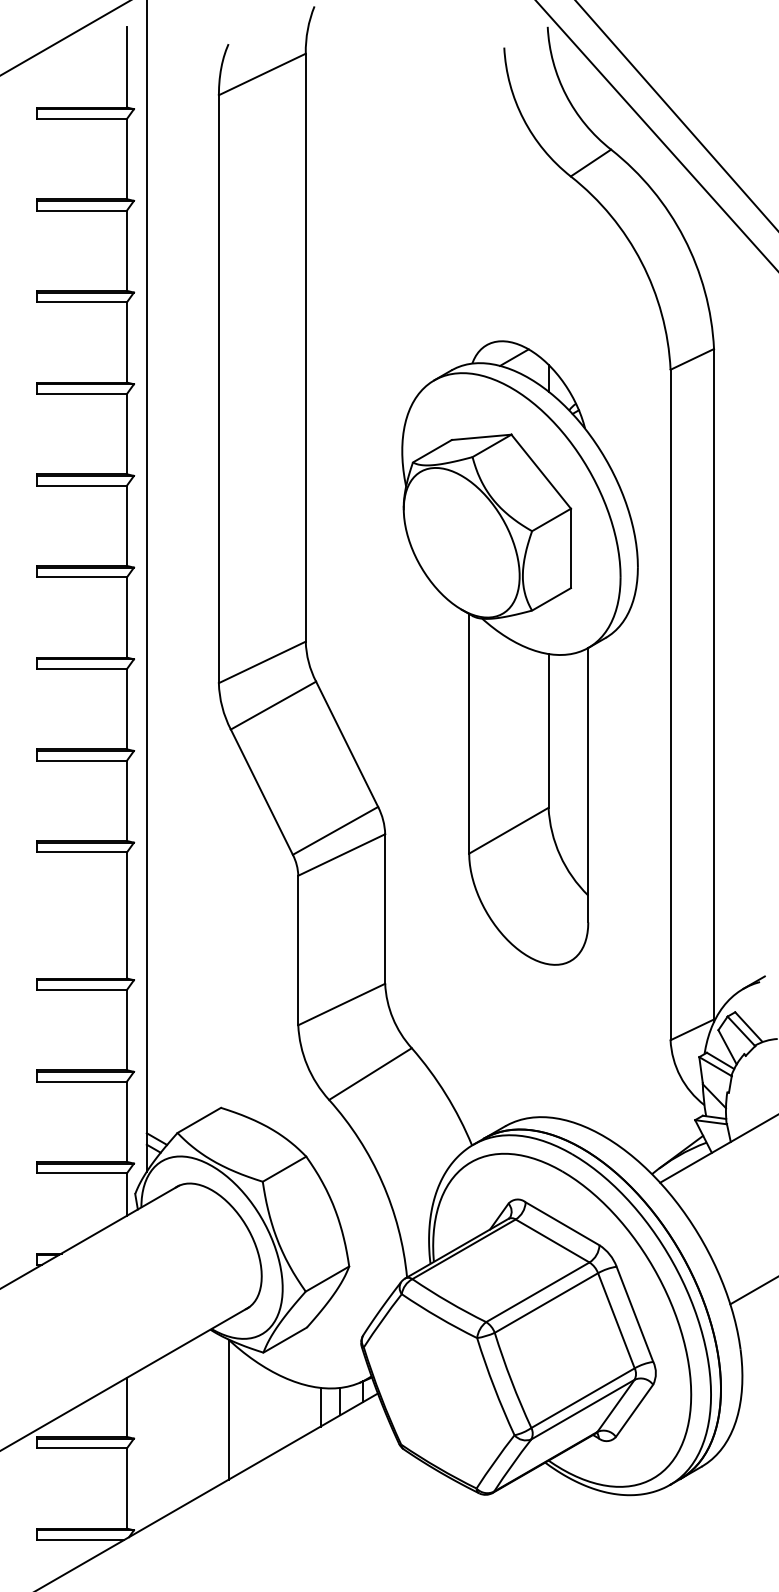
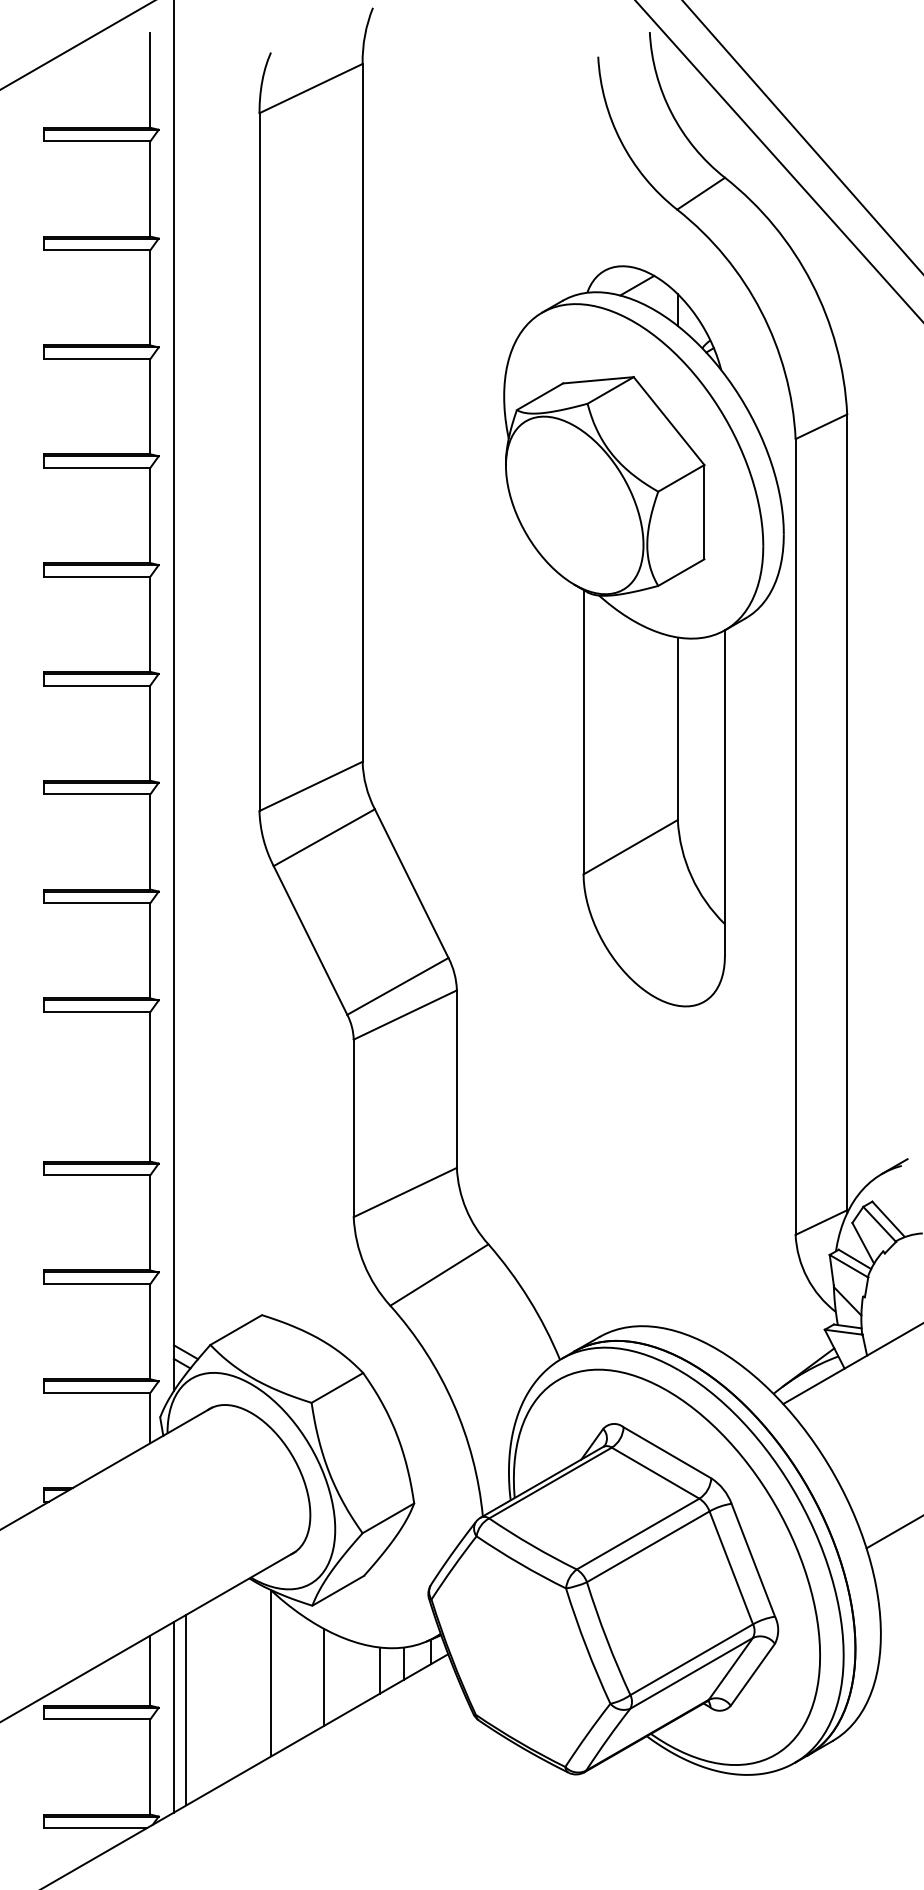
part: (519, 653) -> (643, 636), moved
line: (273, 1413) -> (324, 1677), added
line: (157, 1440) -> (186, 1709), added
line: (146, 1446) -> (173, 1717), added

